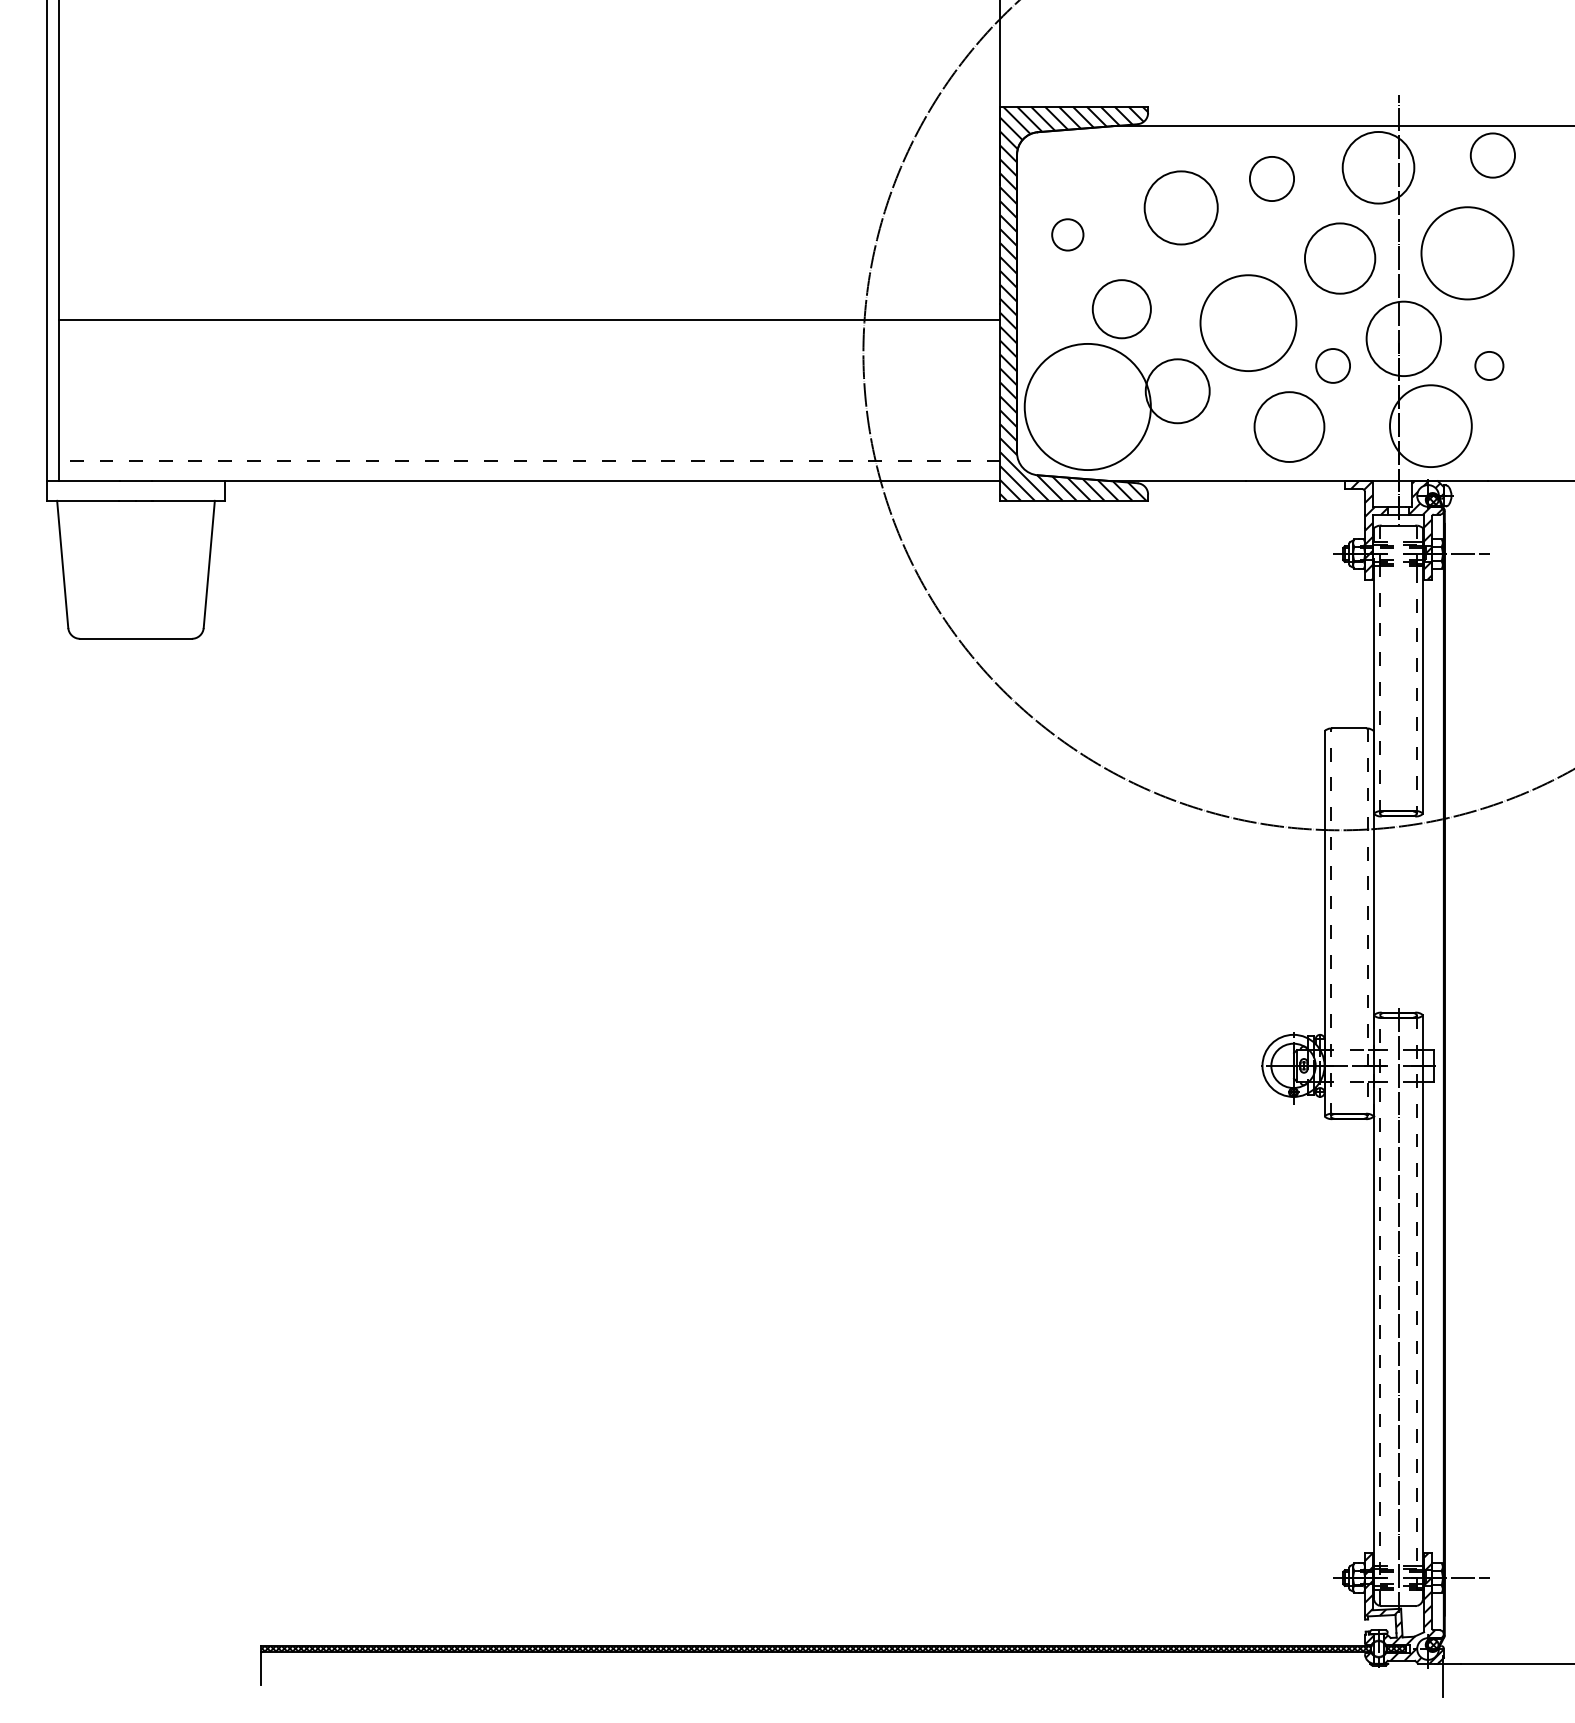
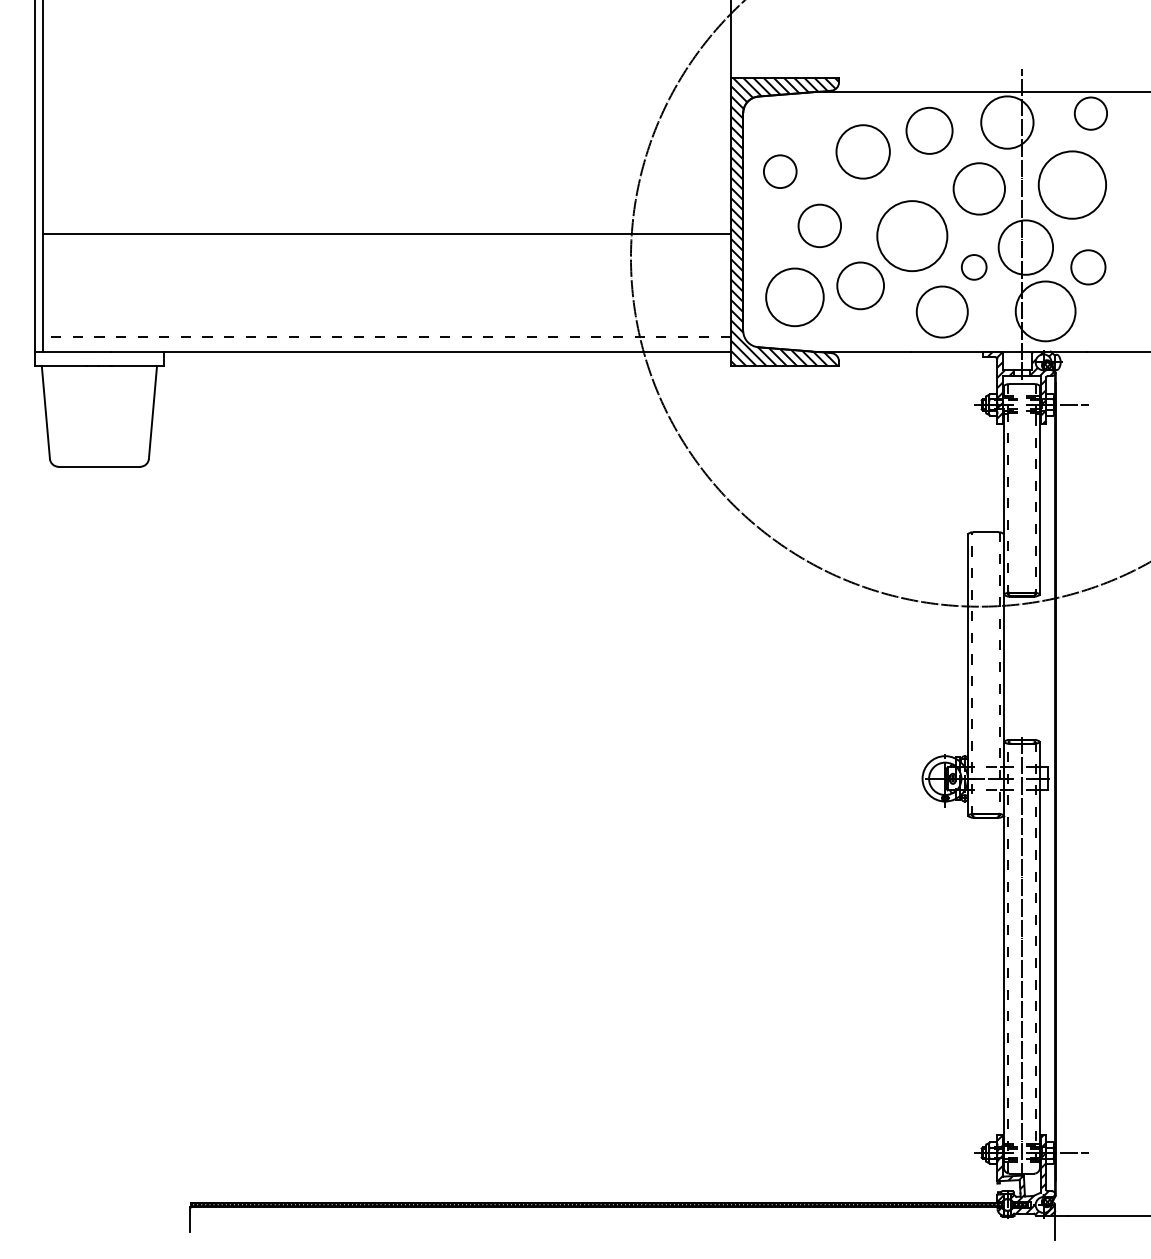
circle: (1271, 178) -> (929, 130), size x1.43
circle: (1068, 234) -> (780, 171), size x1.43
circle: (1489, 366) -> (1088, 267), size x1.67
circle: (1087, 407) -> (794, 297), size x0.62

